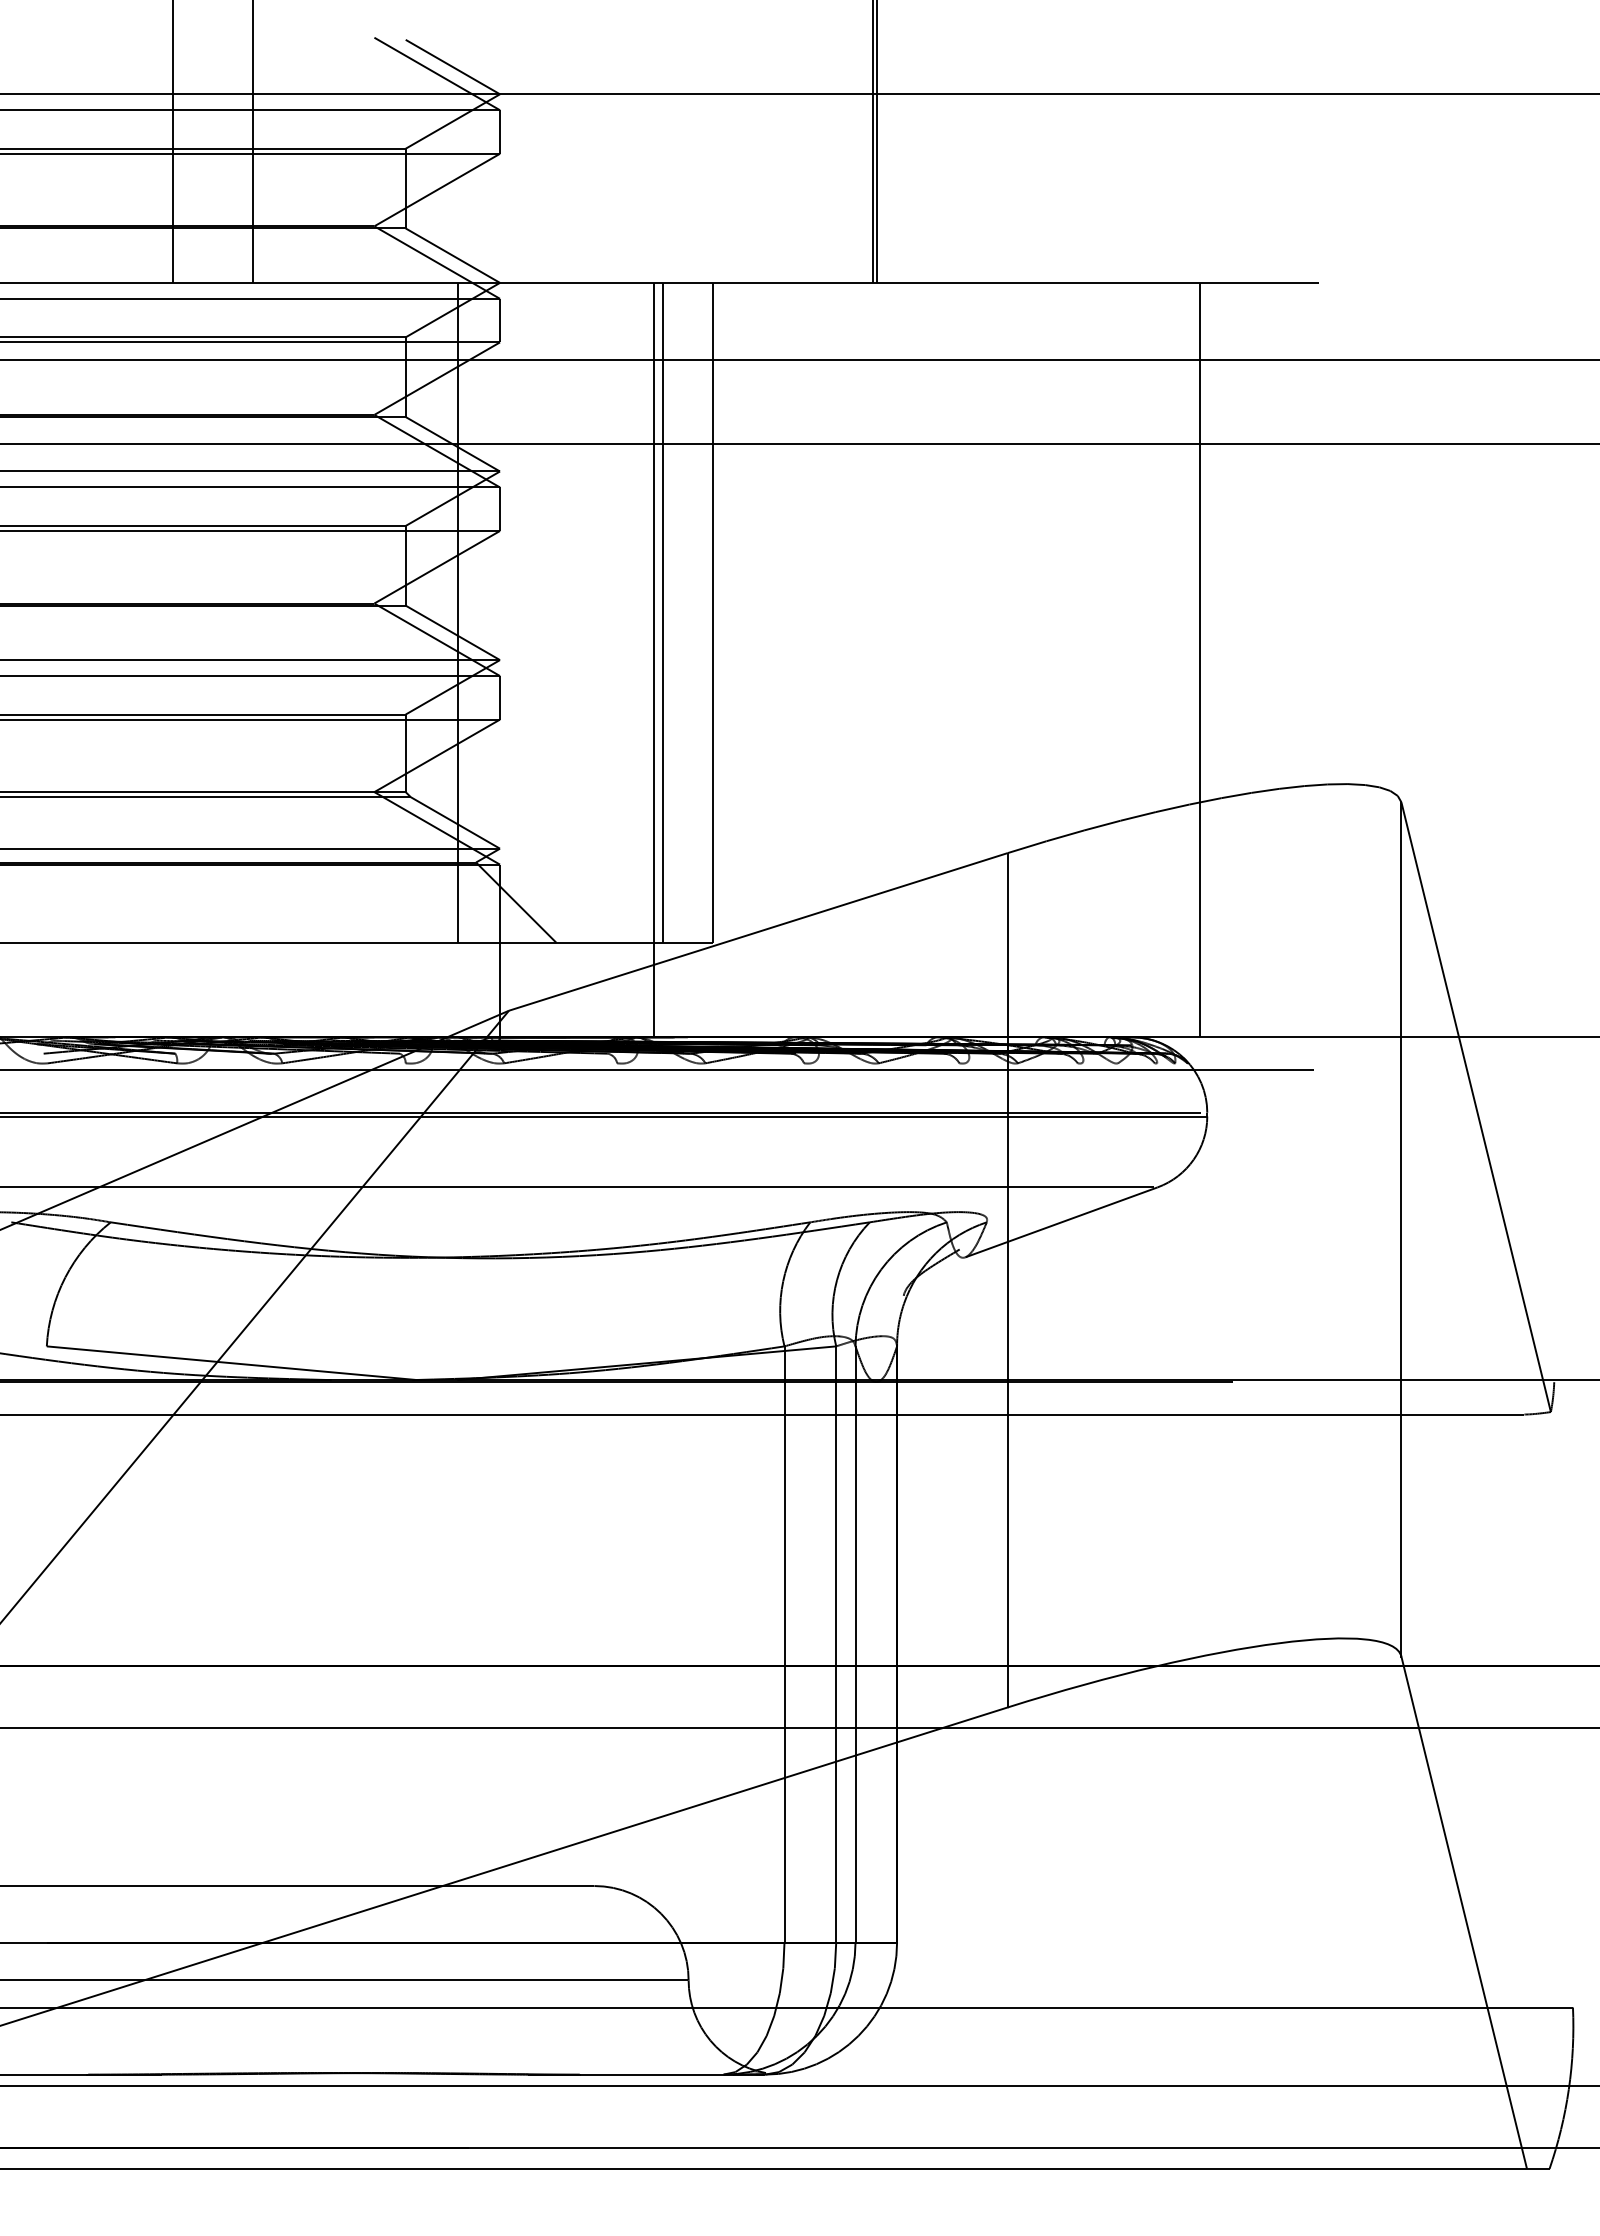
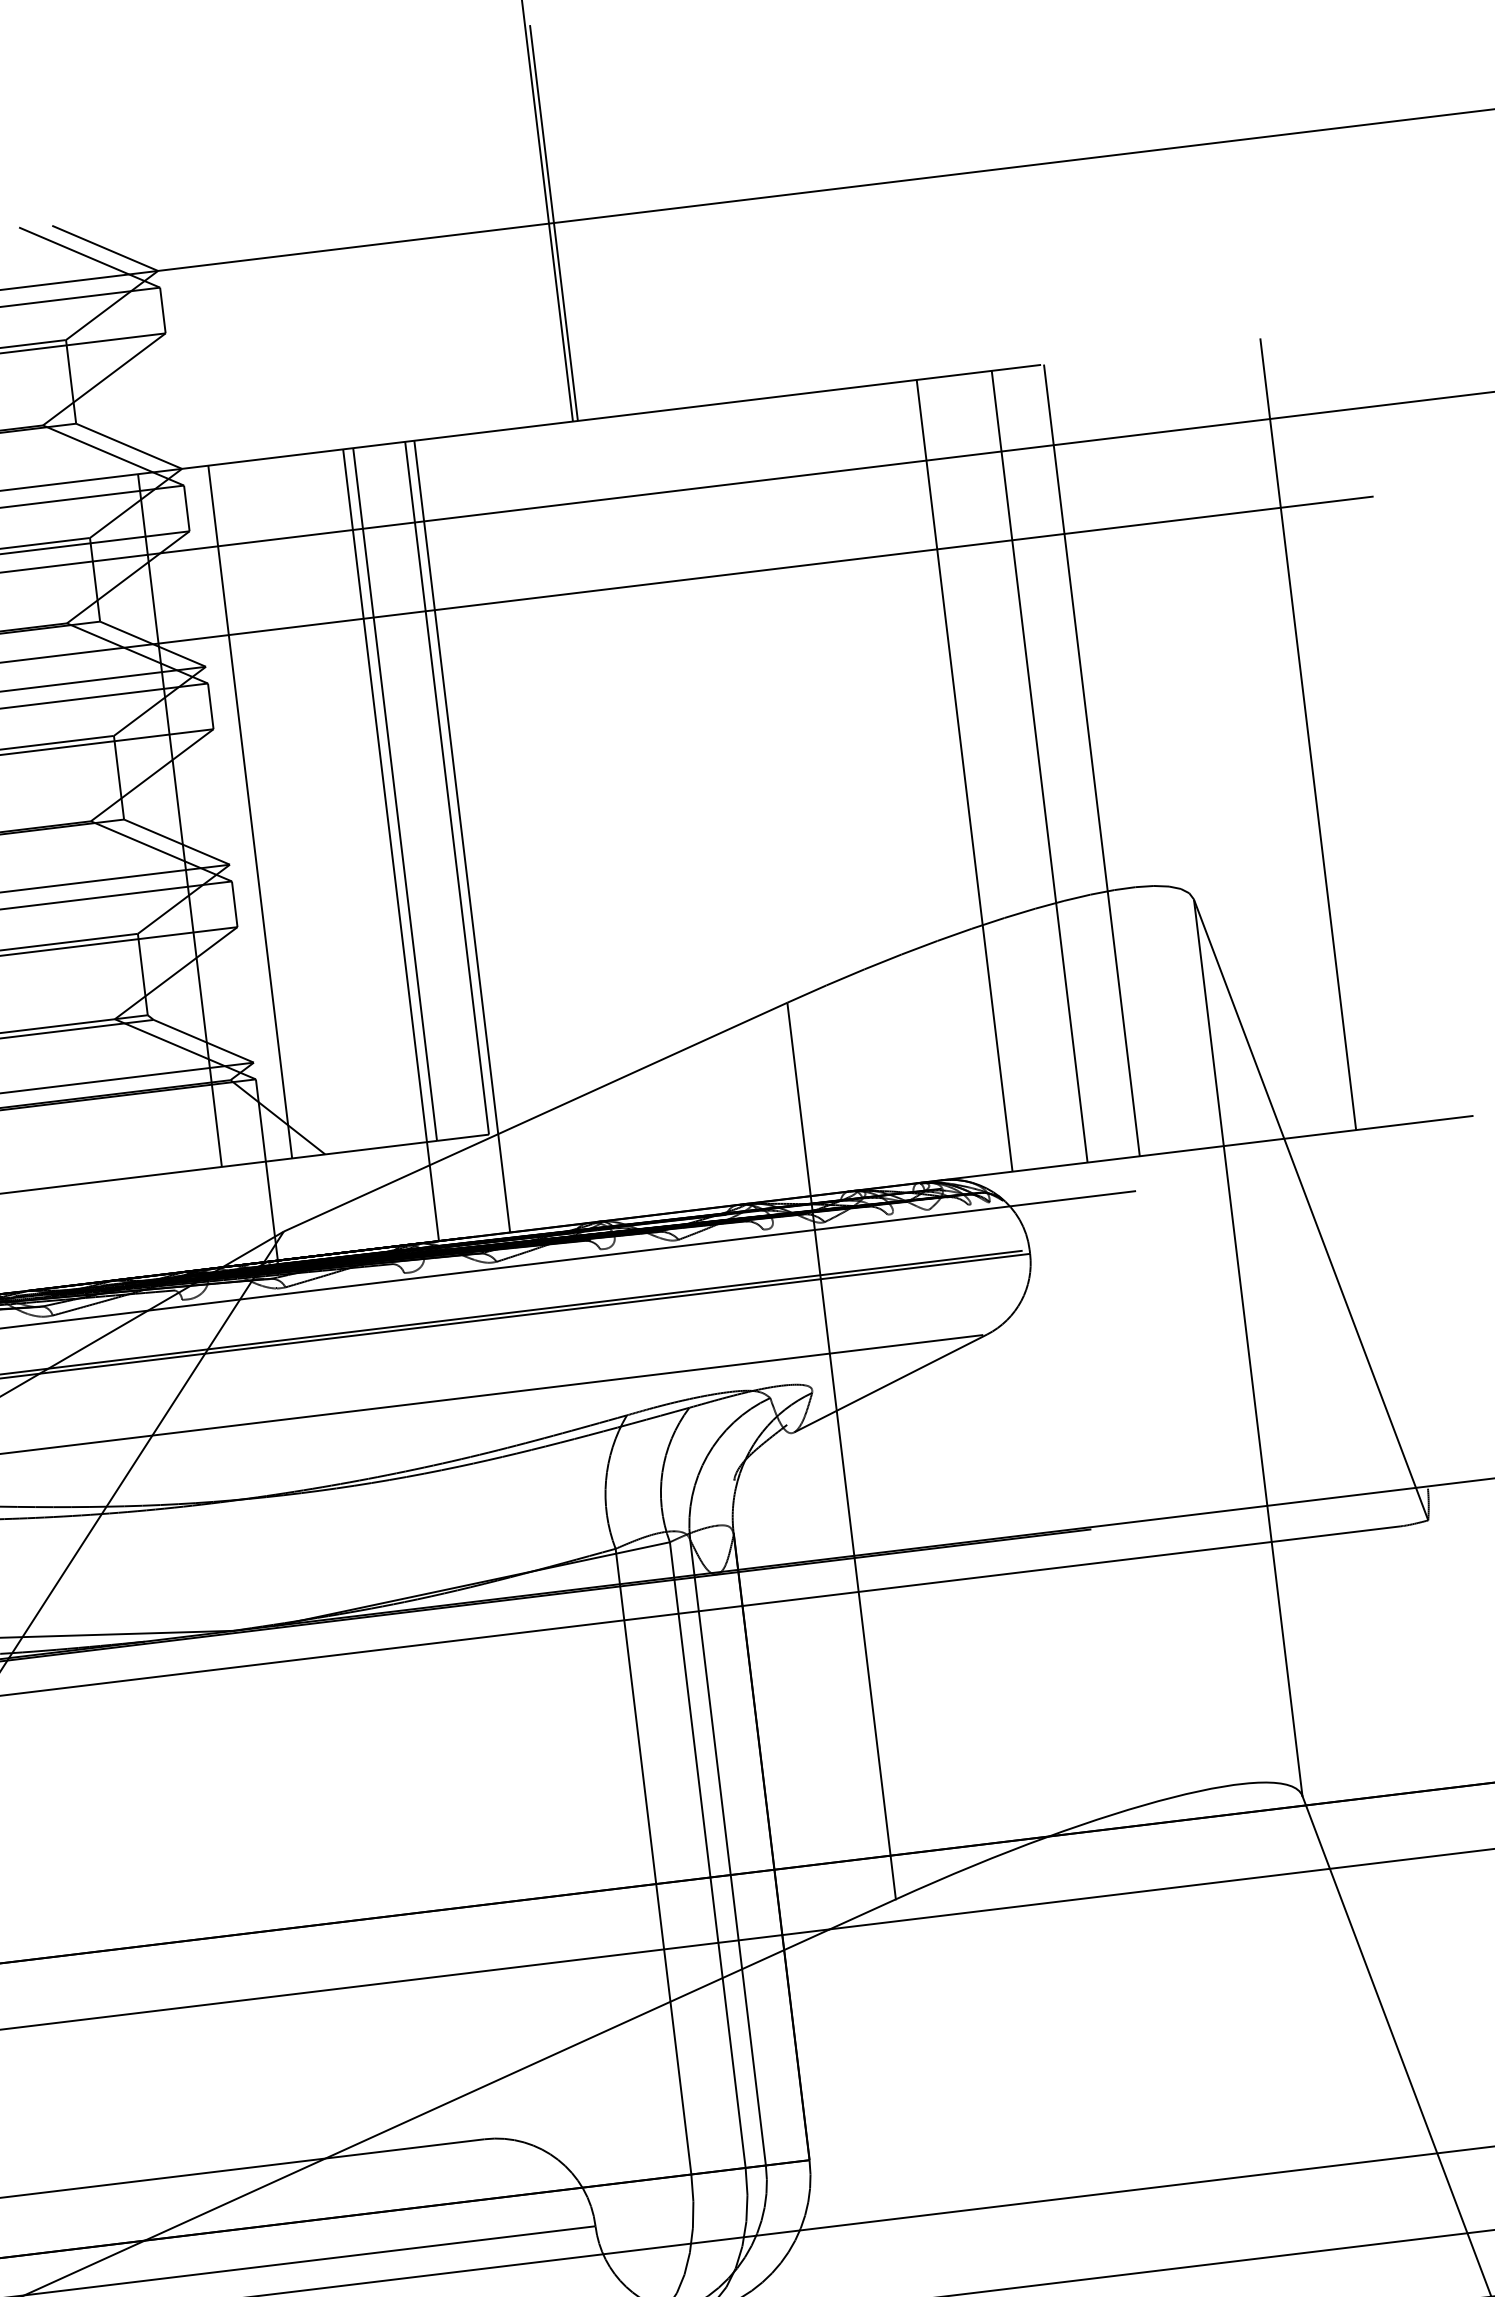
line: (525, 612) -> (250, 811), added
line: (721, 659) -> (462, 835), added
line: (1271, 659) -> (1039, 766), added
line: (1321, 659) -> (1091, 759), added
line: (1527, 659) -> (1308, 733), added

